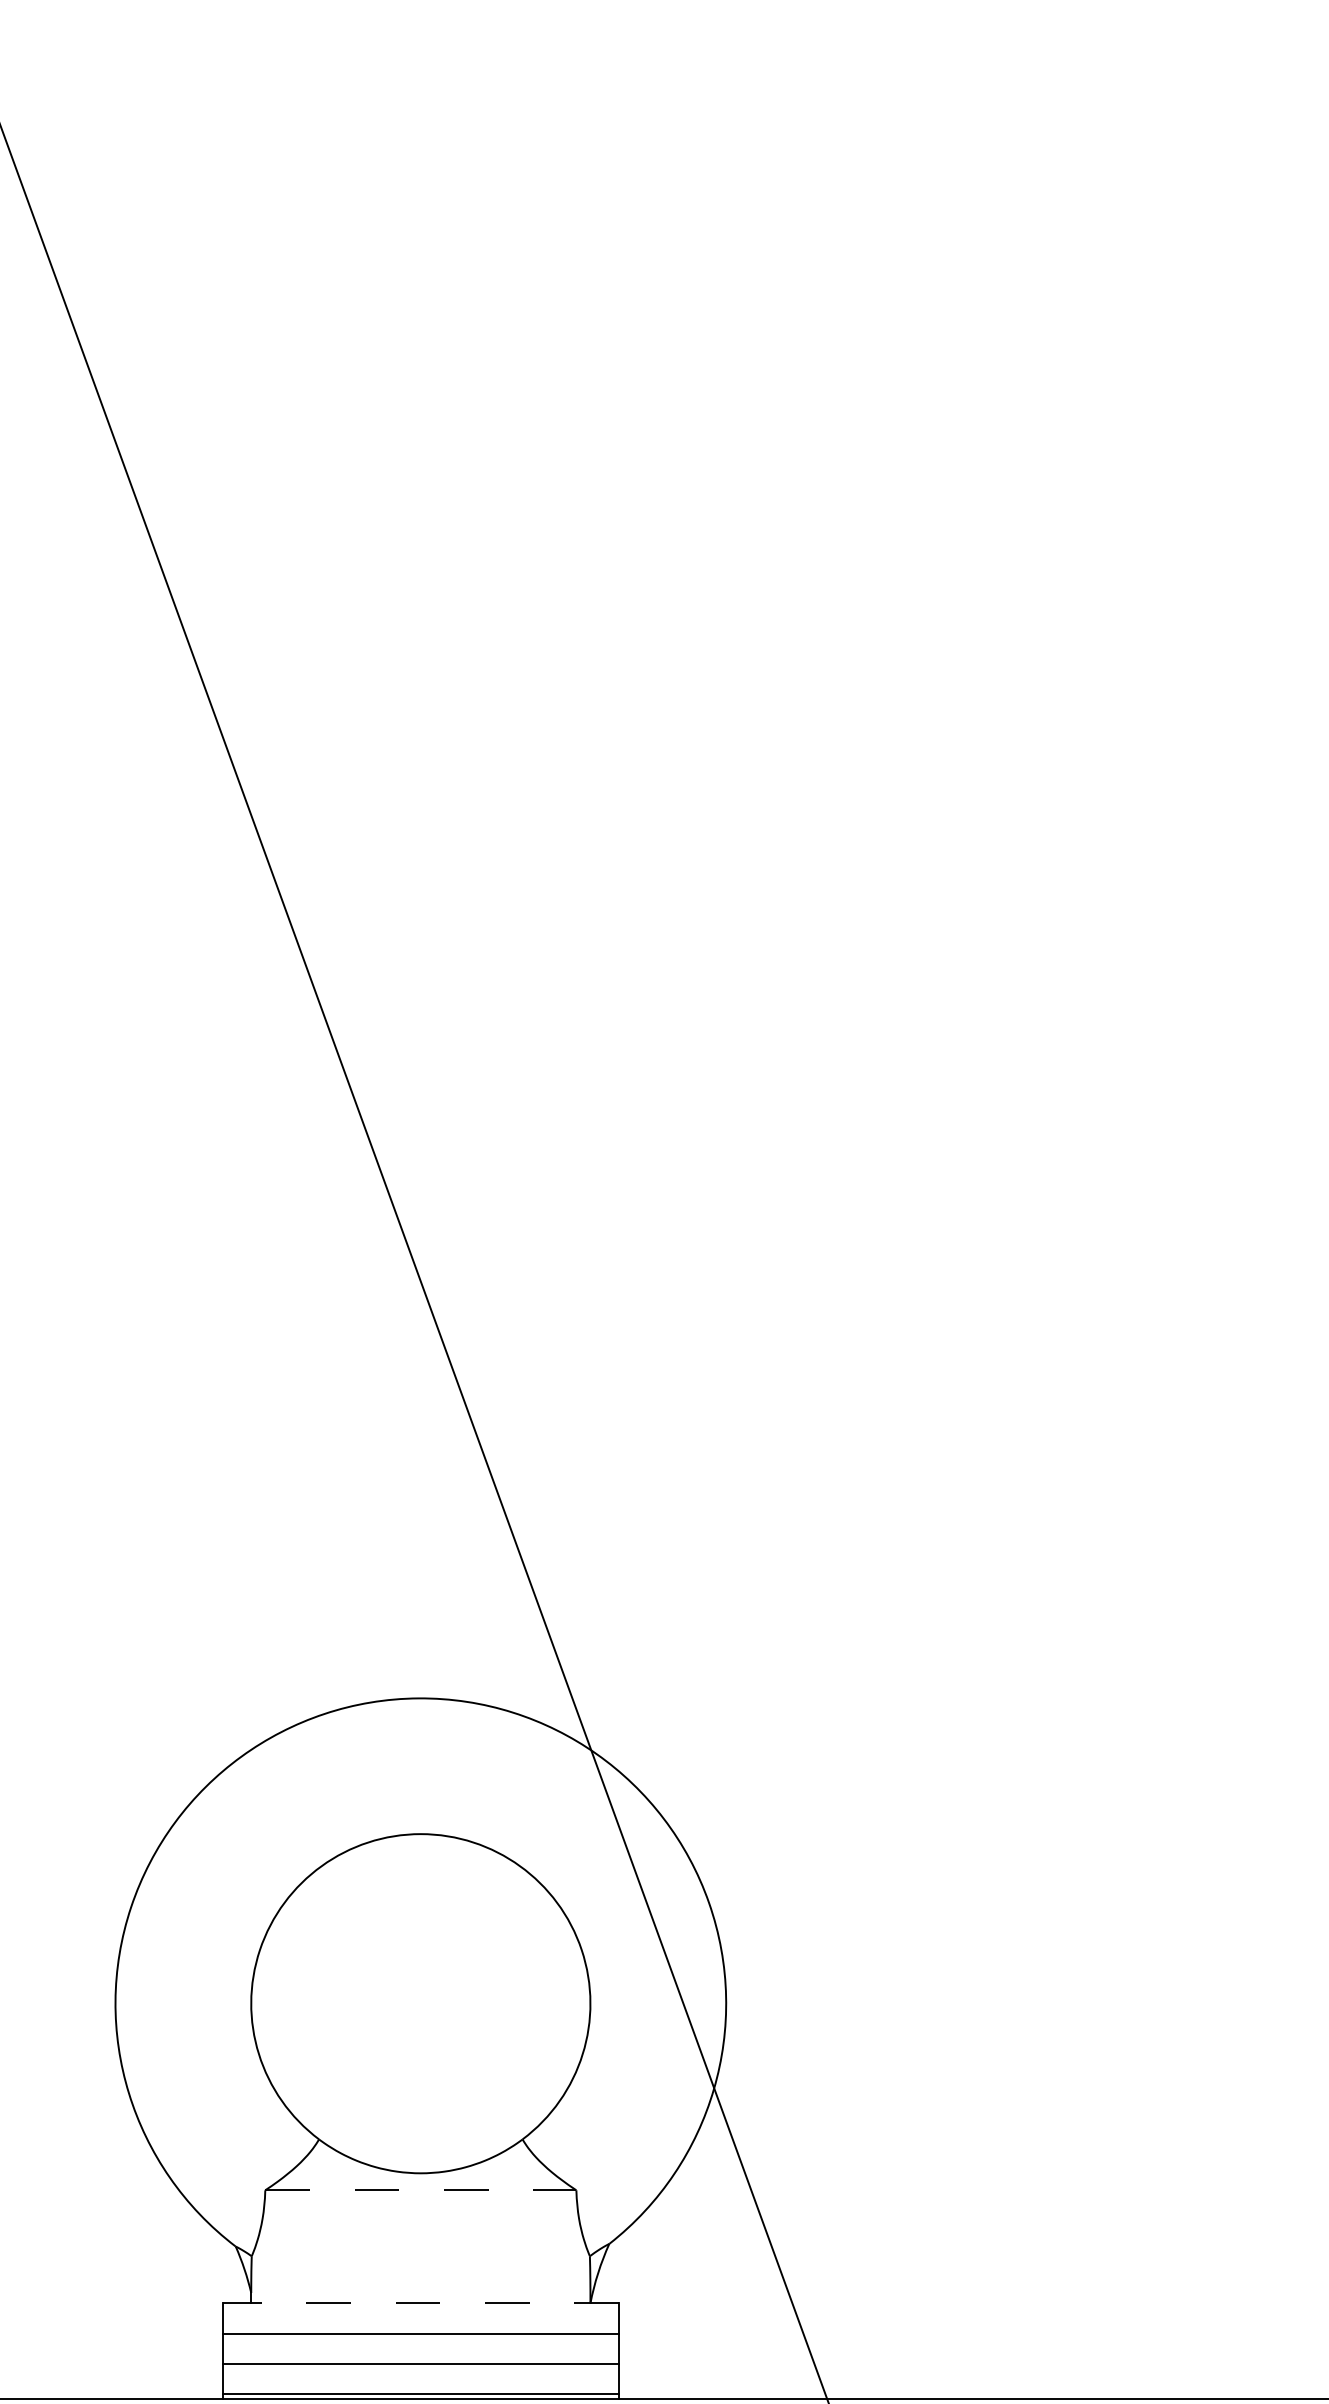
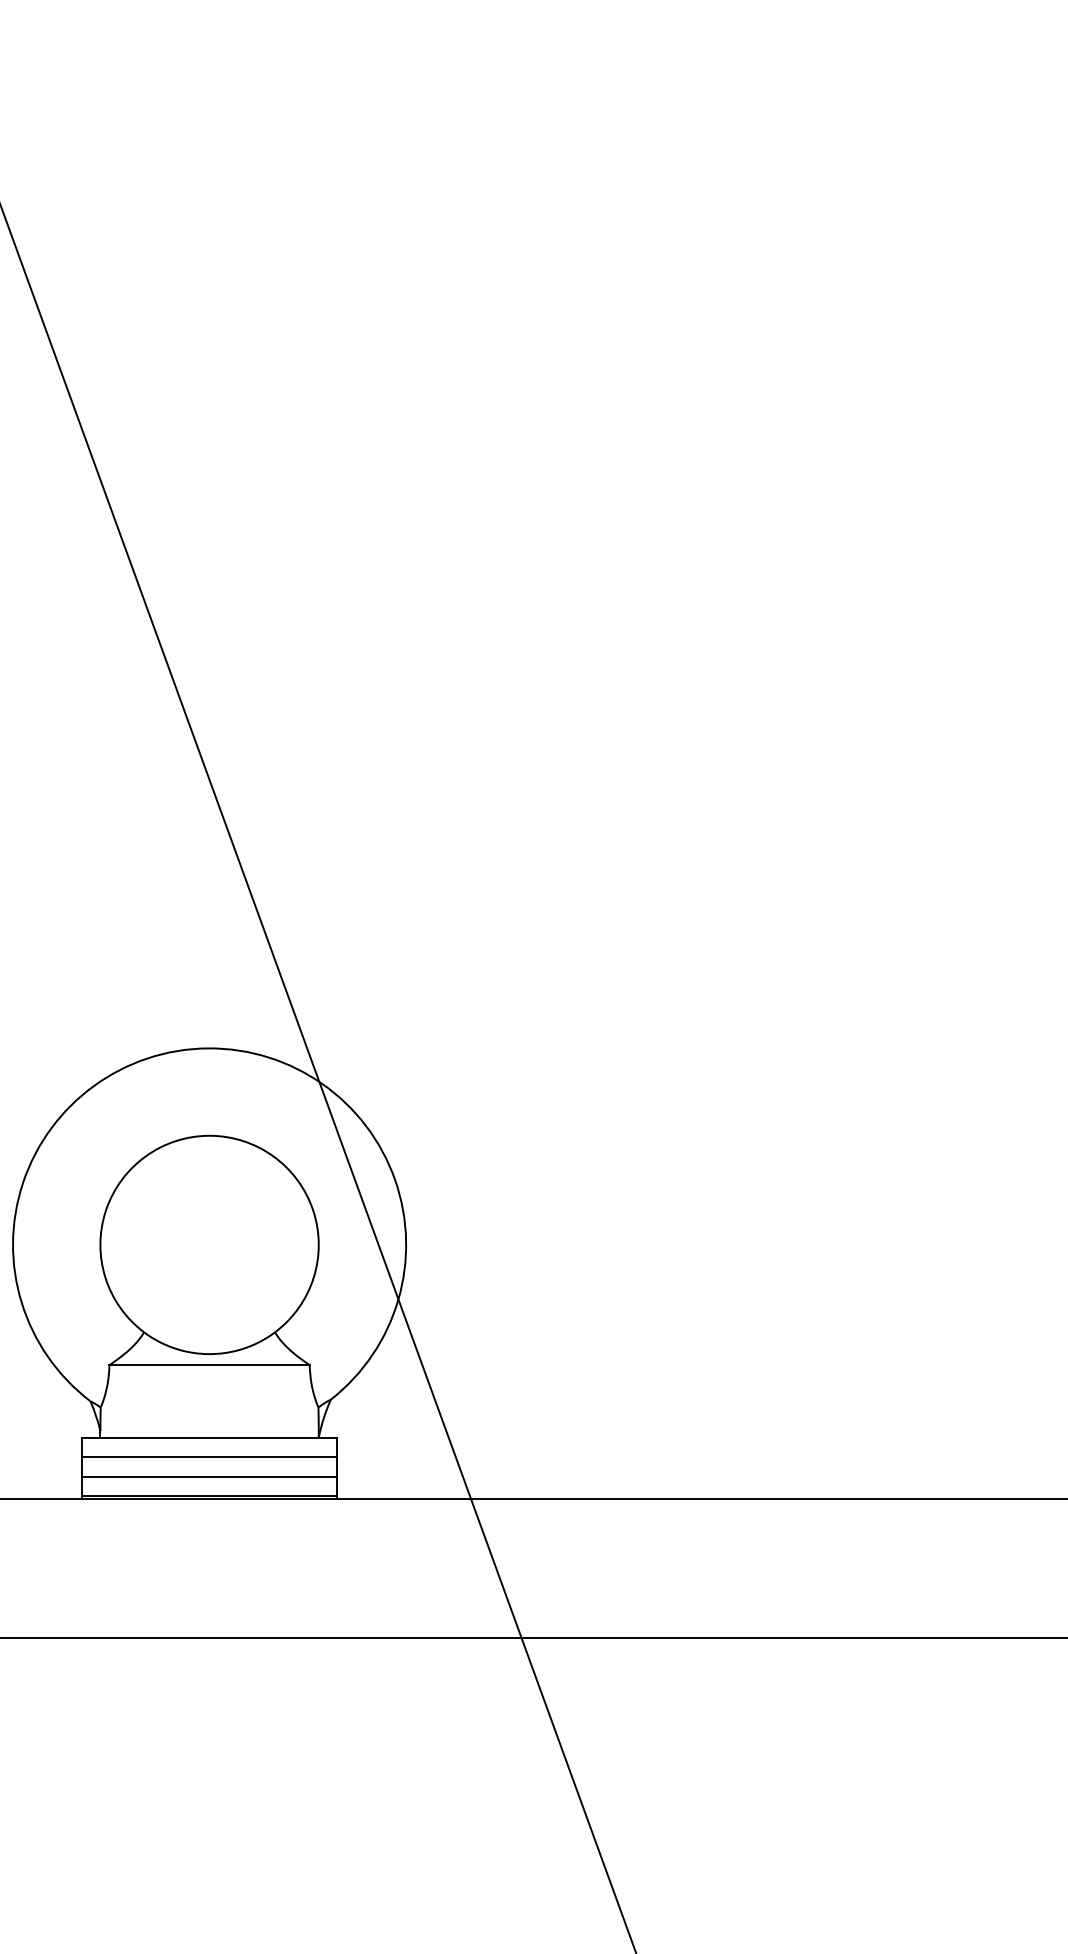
line: (422, 2190) -> (210, 1365), dashed -> solid
line: (420, 2302) -> (209, 1437), dashed -> solid

